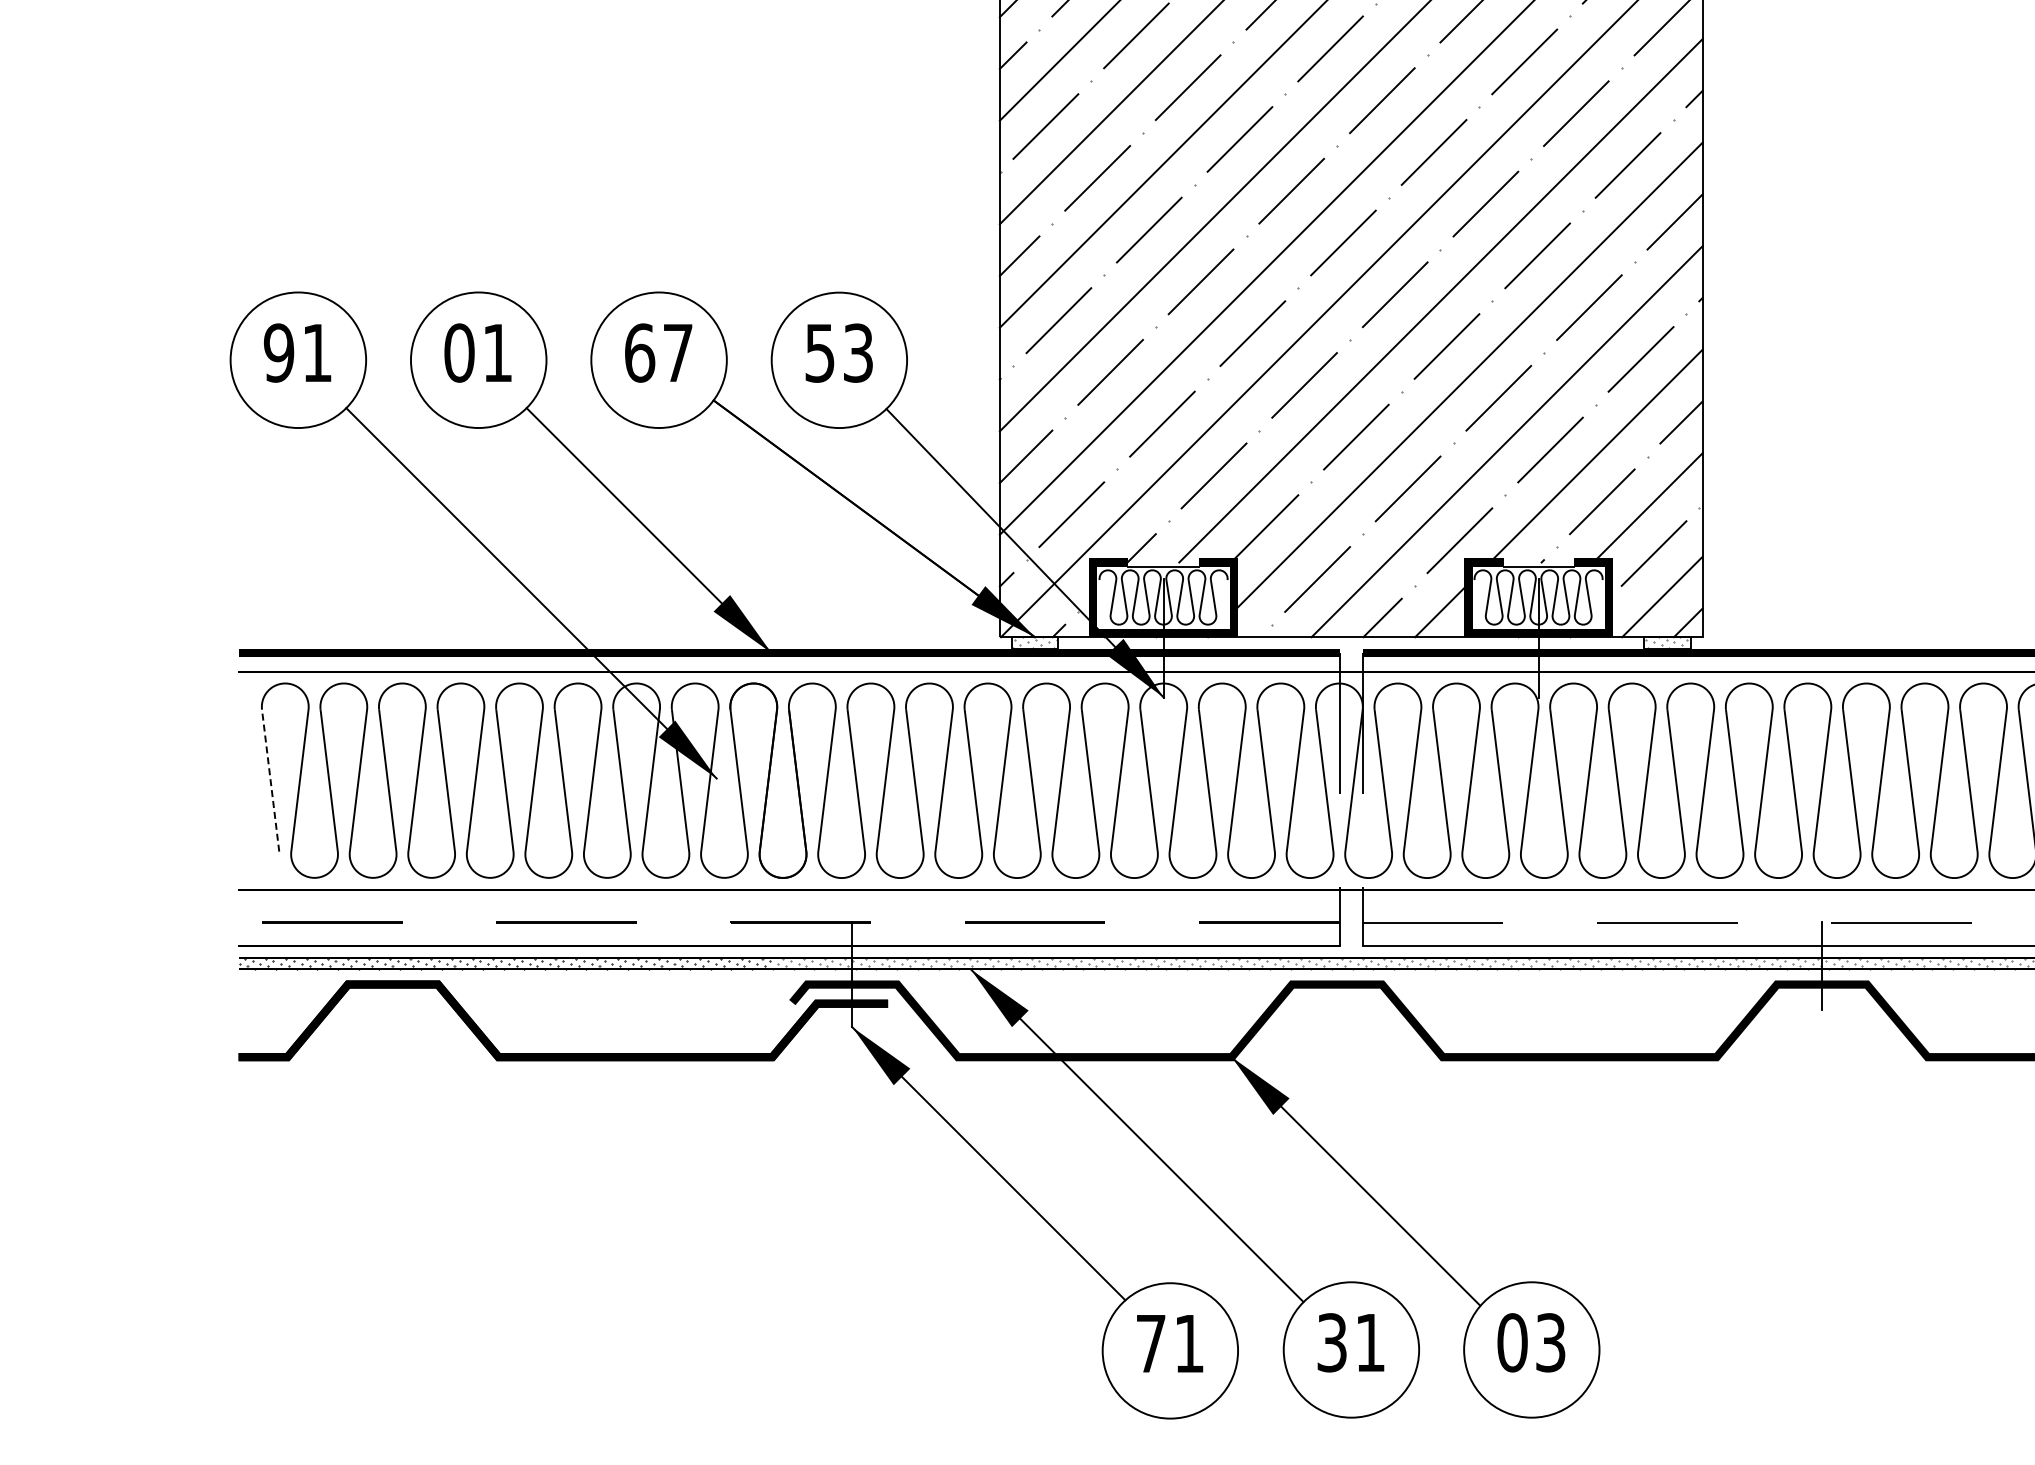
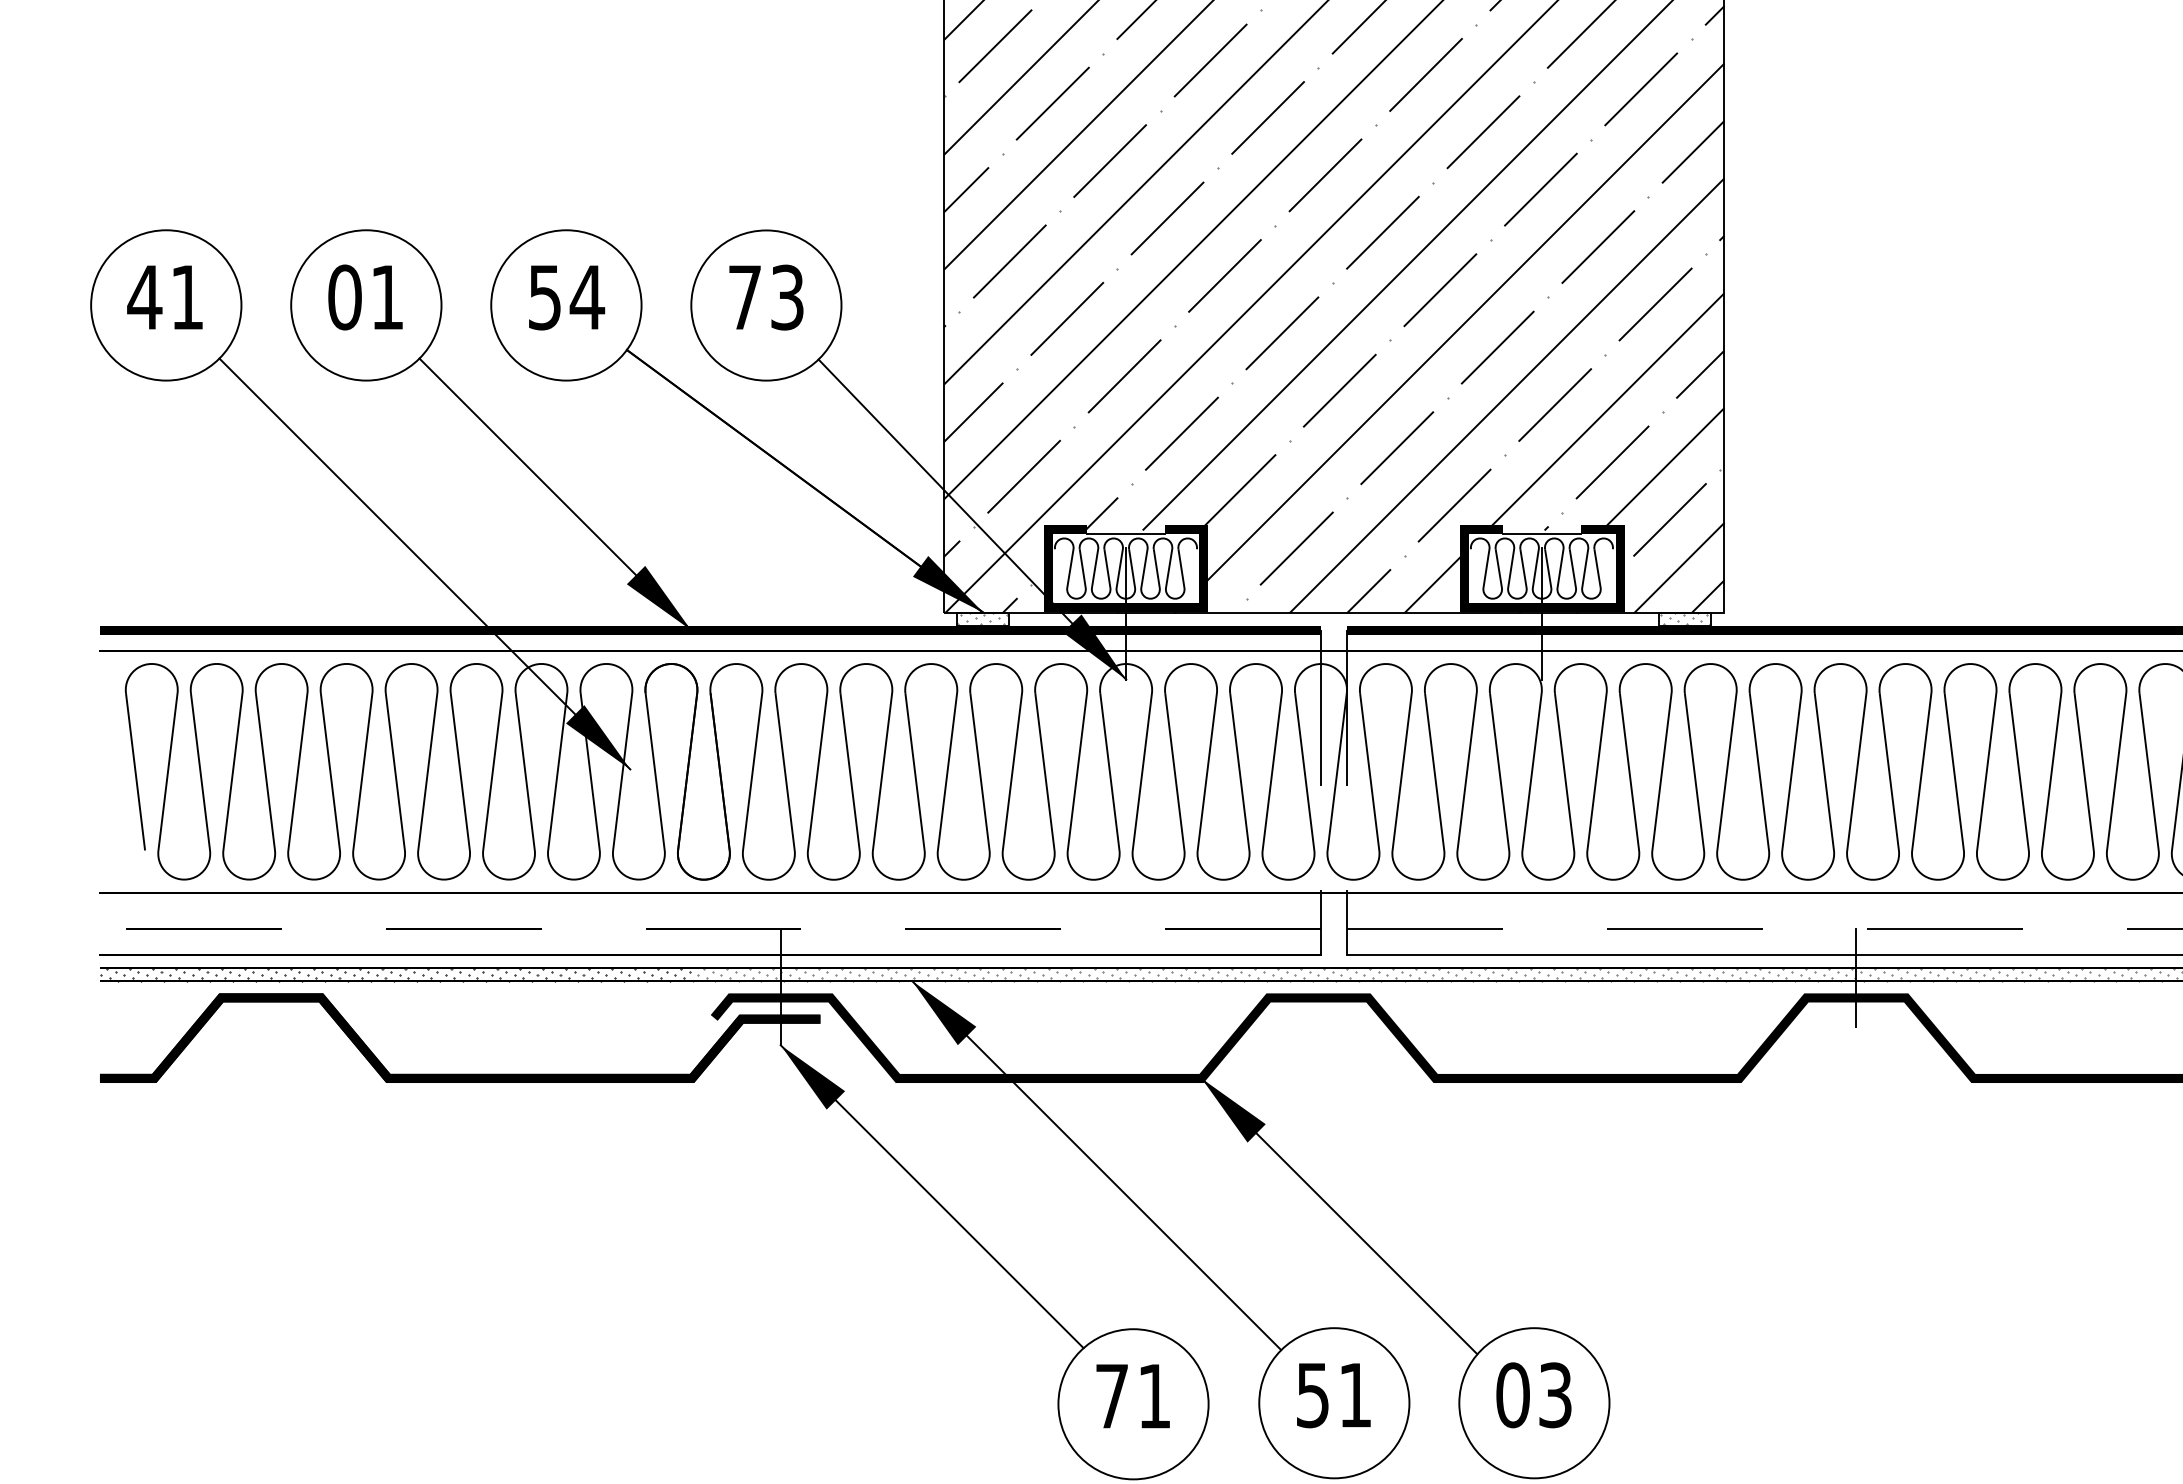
text: (278, 352) -> (144, 296), 91 -> 41
text: (659, 352) -> (566, 296), 67 -> 54
text: (819, 353) -> (744, 297), 53 -> 73
line: (270, 780) -> (135, 771), dashed -> solid
text: (1332, 1342) -> (1313, 1394), 31 -> 51

